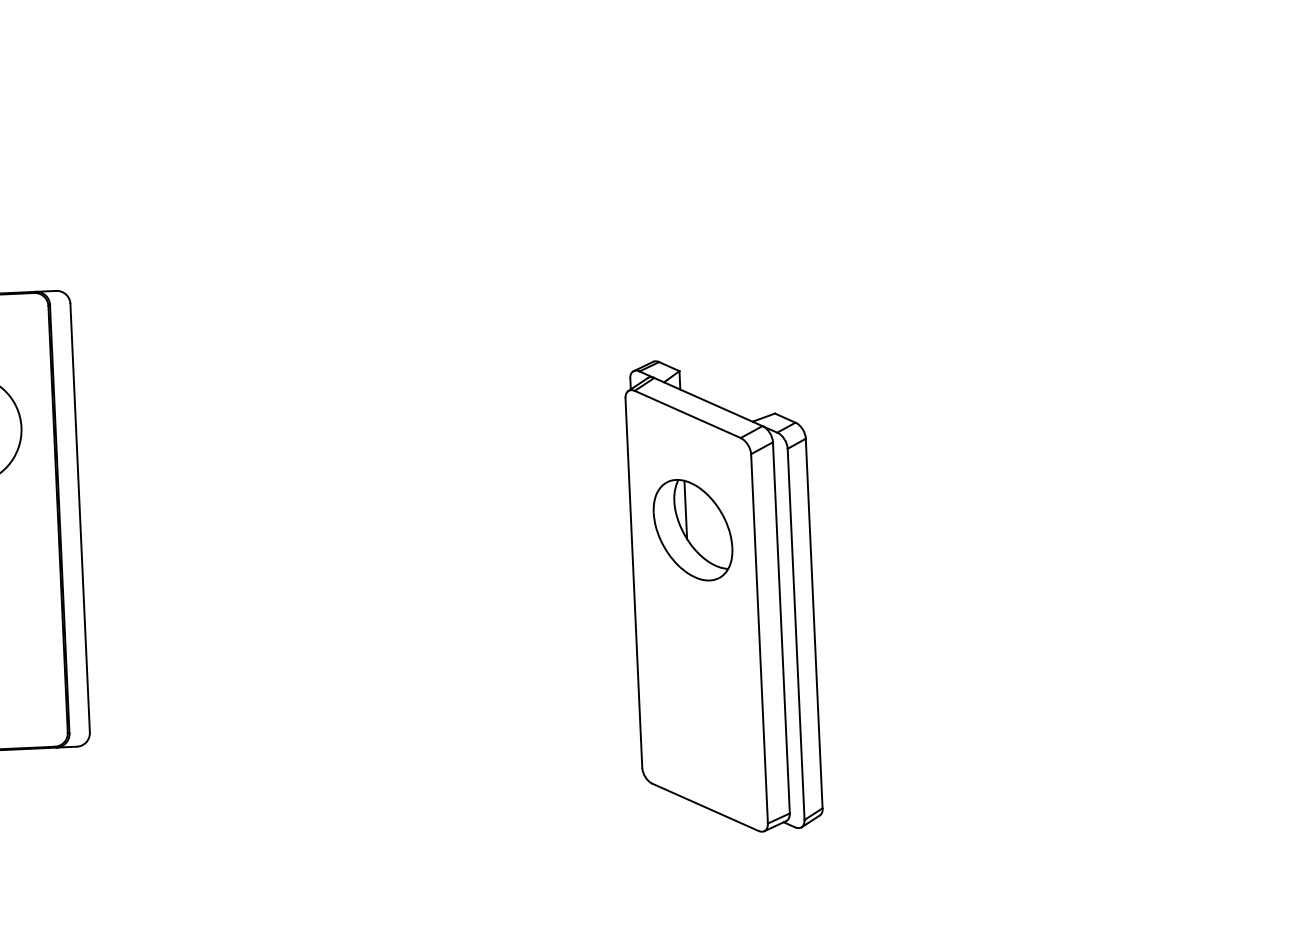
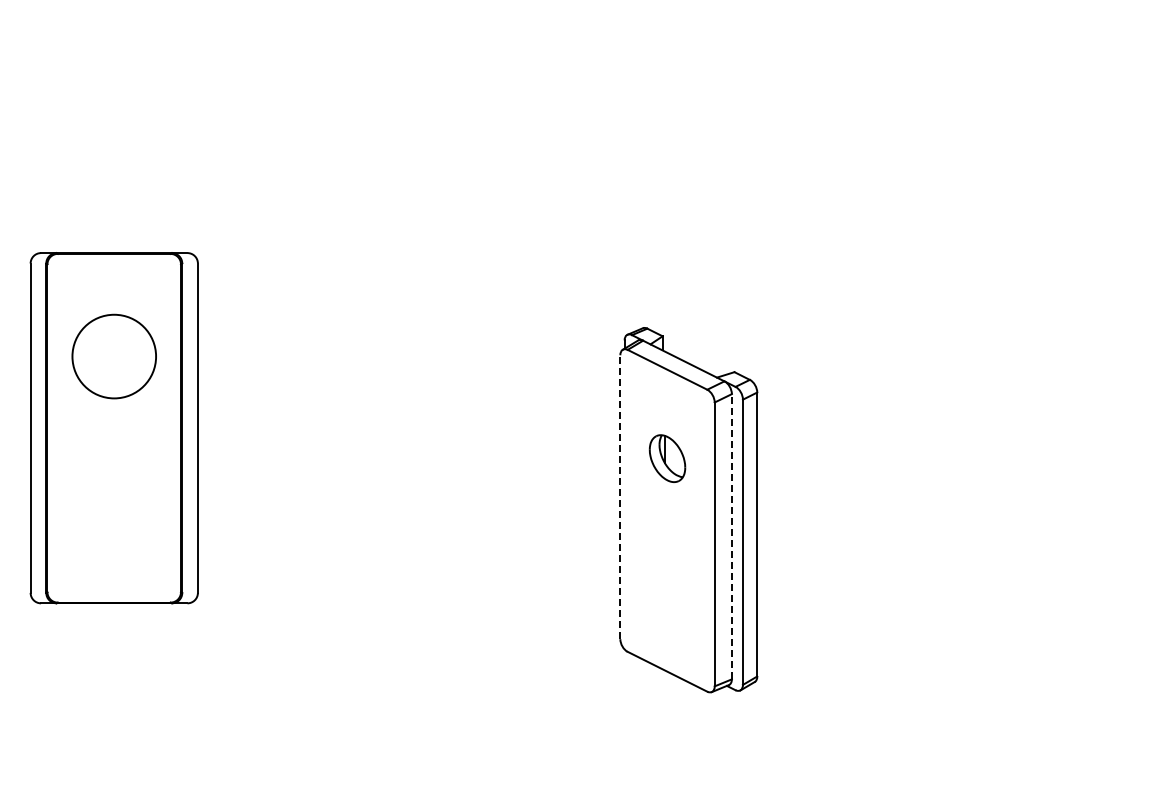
part: (692, 529) -> (667, 458), size x0.6
line: (634, 583) -> (620, 497), solid -> dashed
line: (780, 627) -> (731, 536), solid -> dashed

